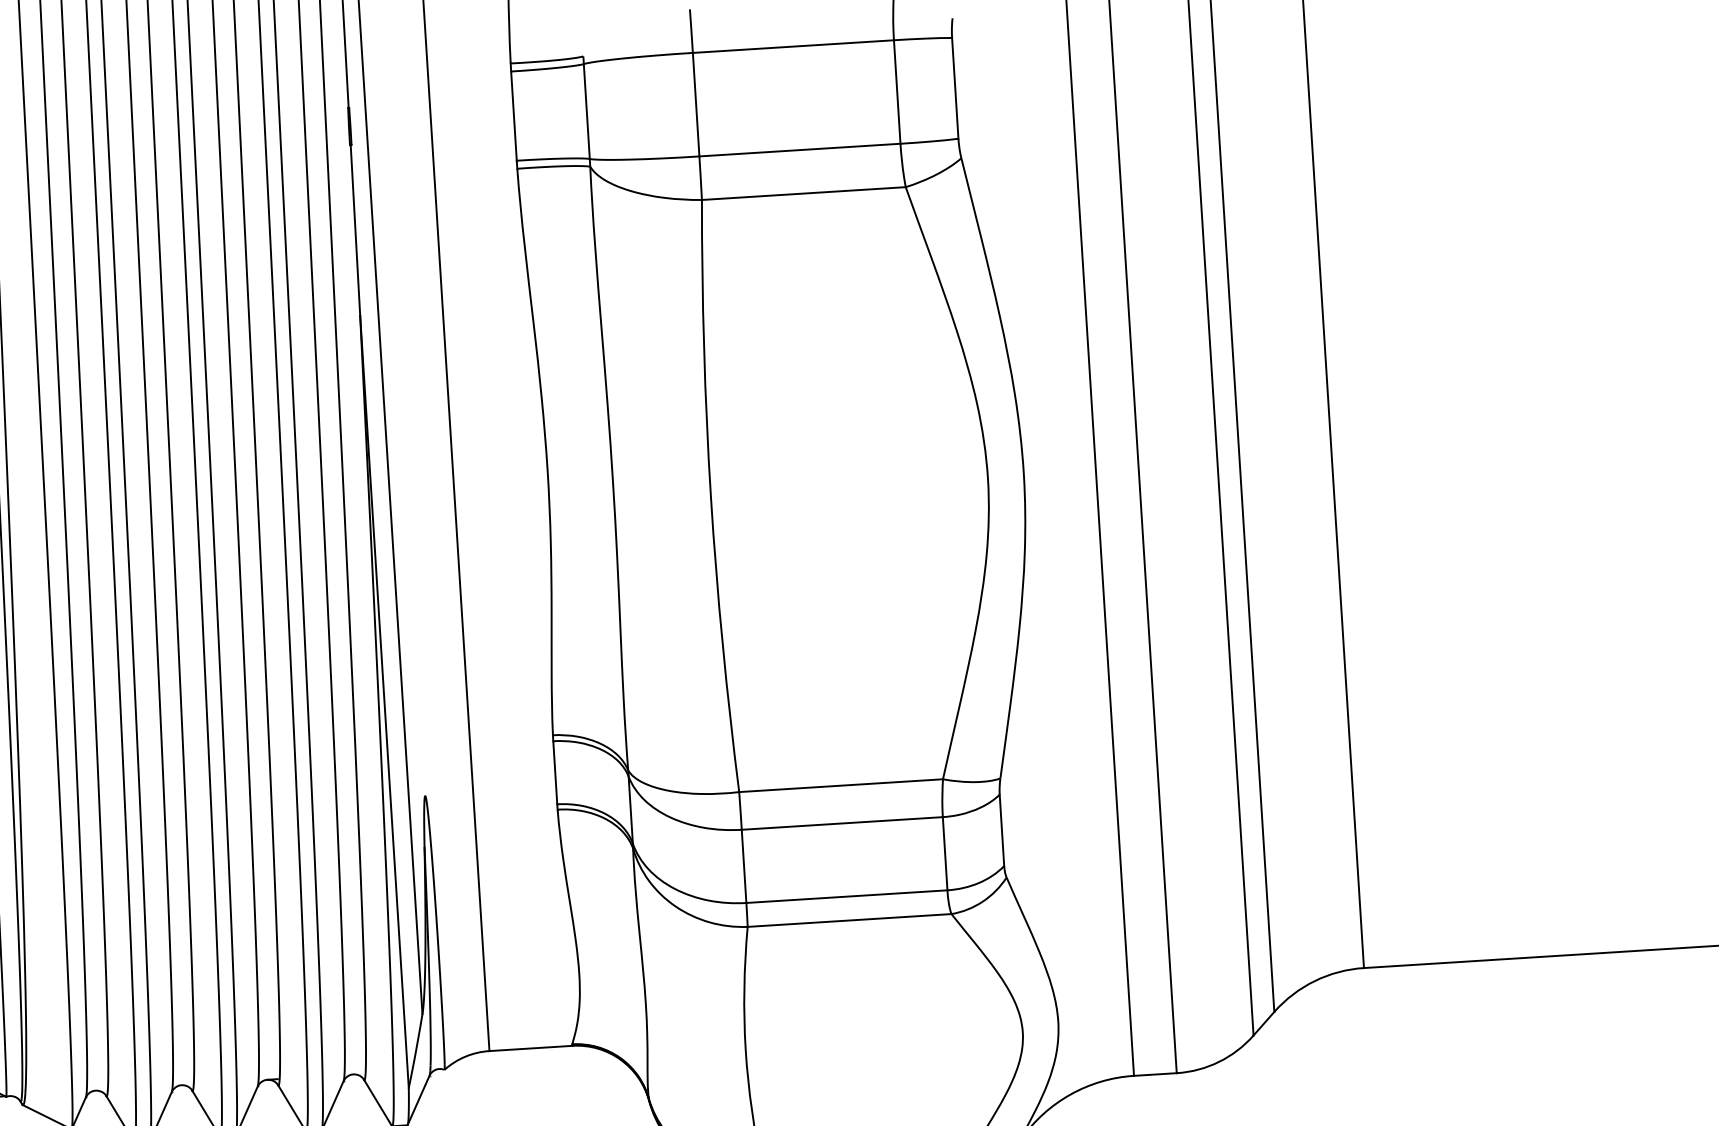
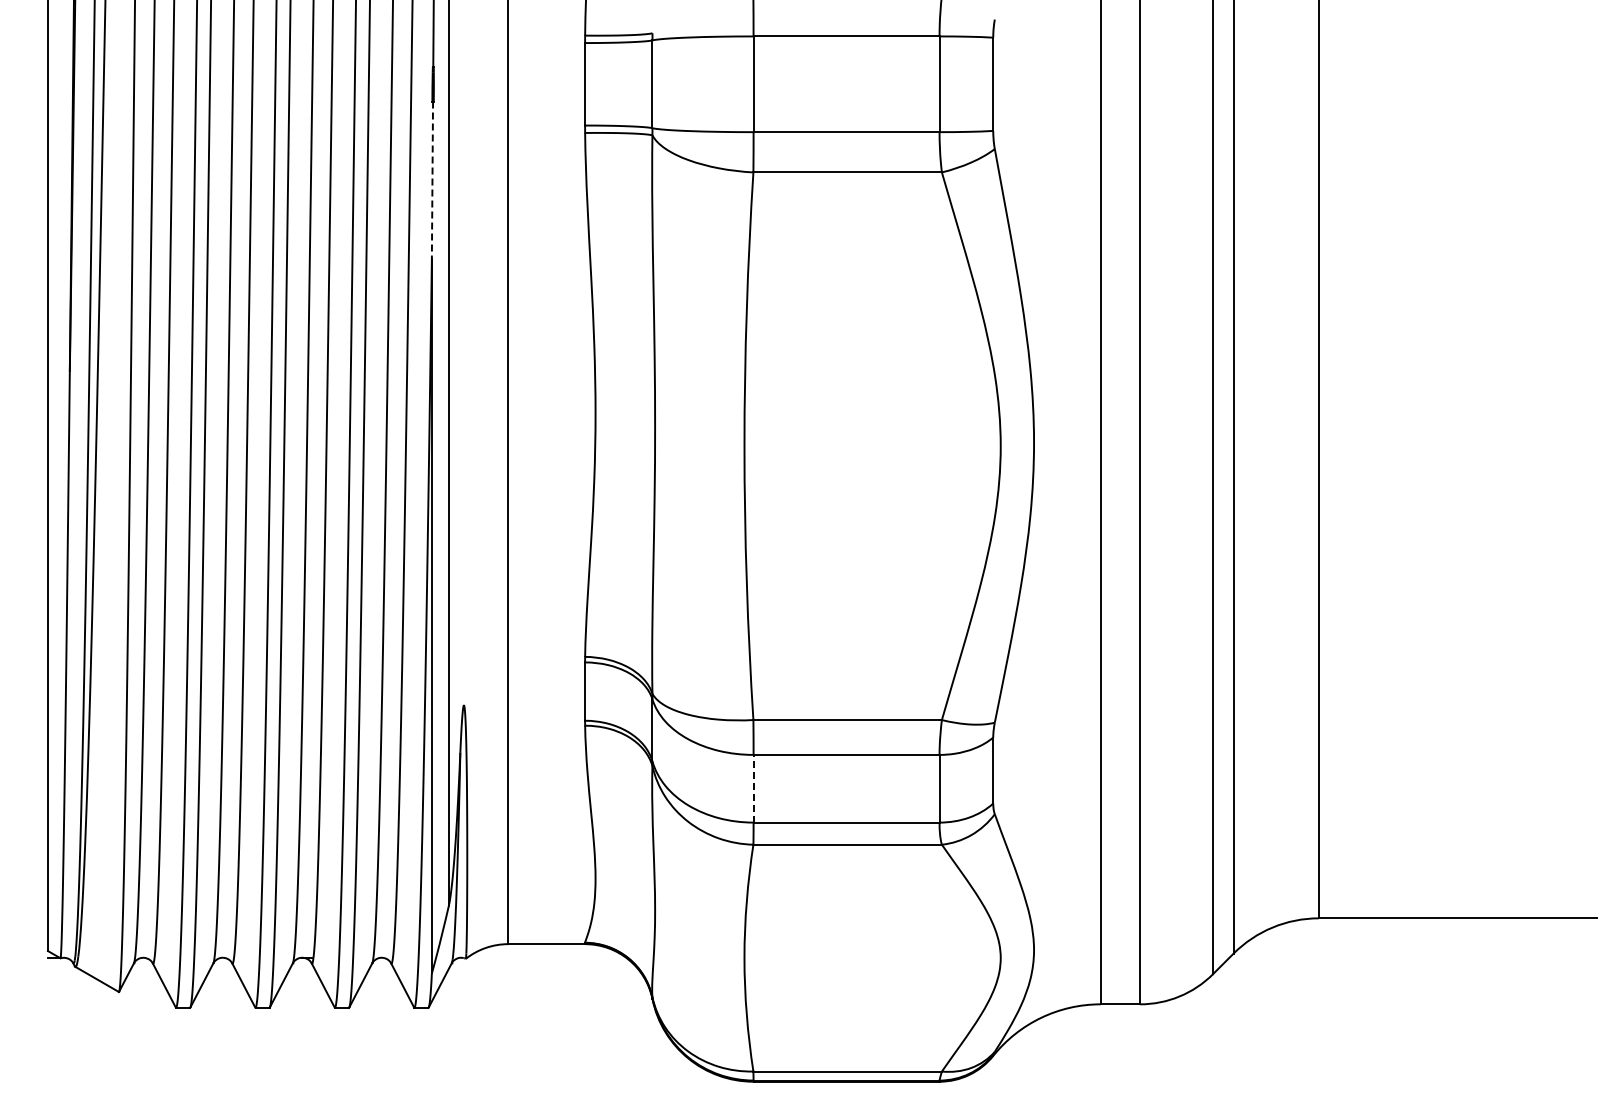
line: (355, 230) -> (432, 180), solid -> dashed
line: (743, 866) -> (753, 788), solid -> dashed

